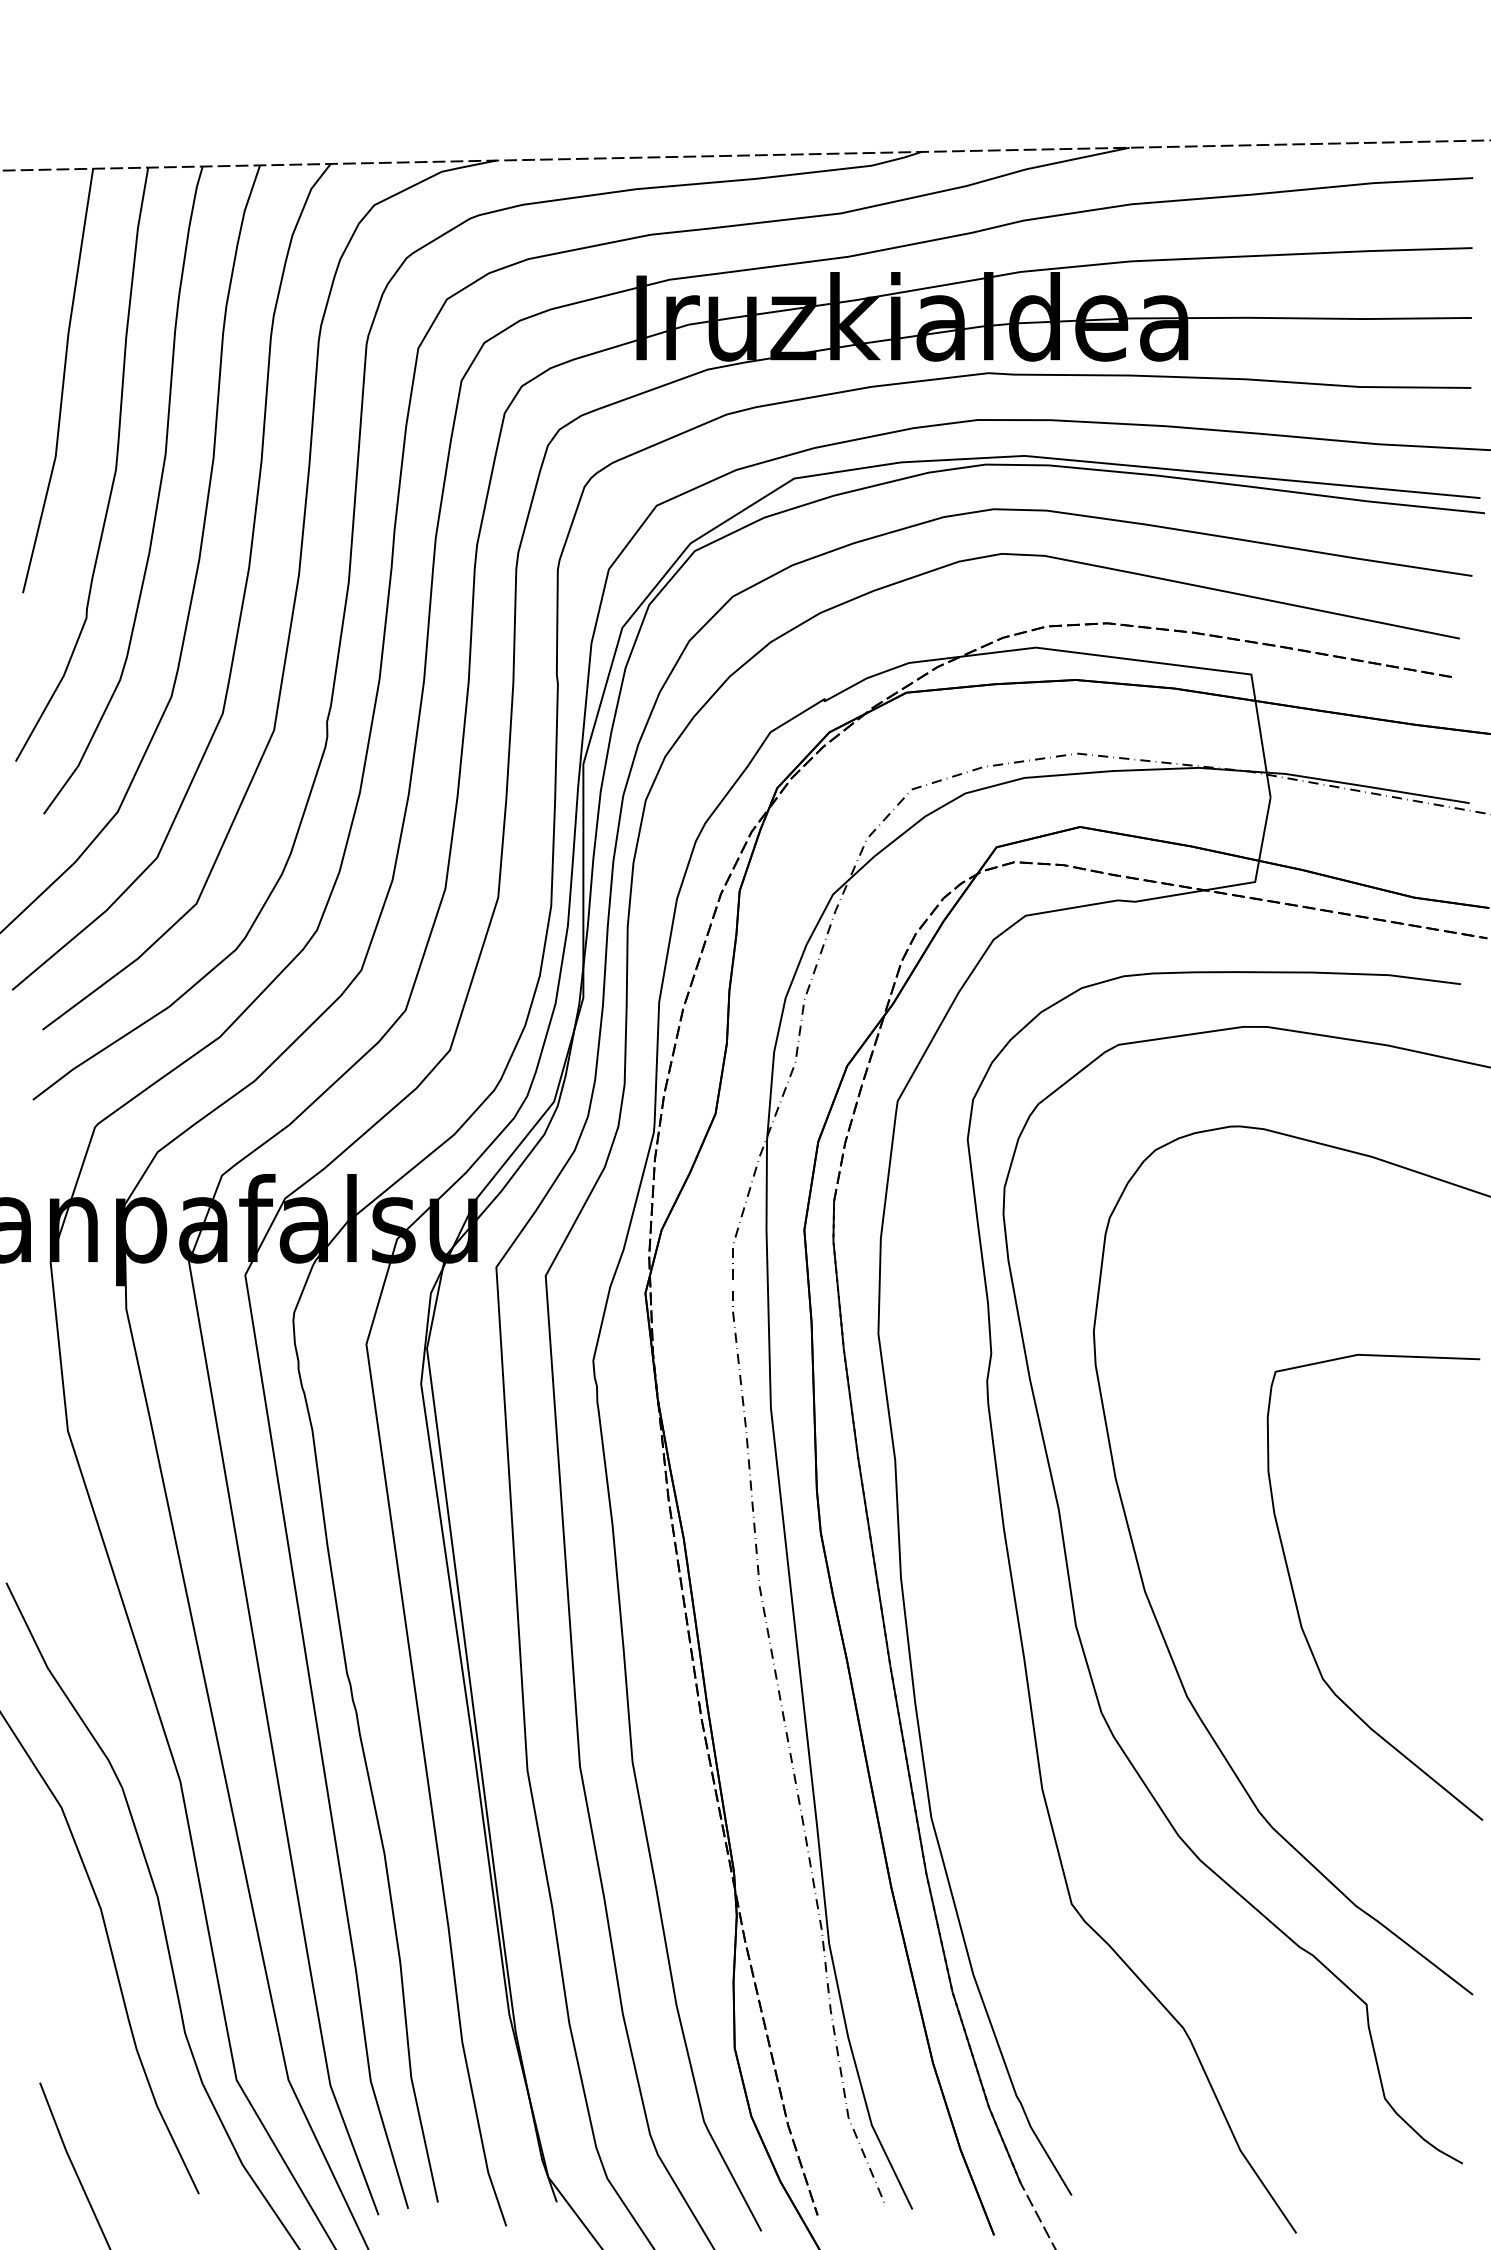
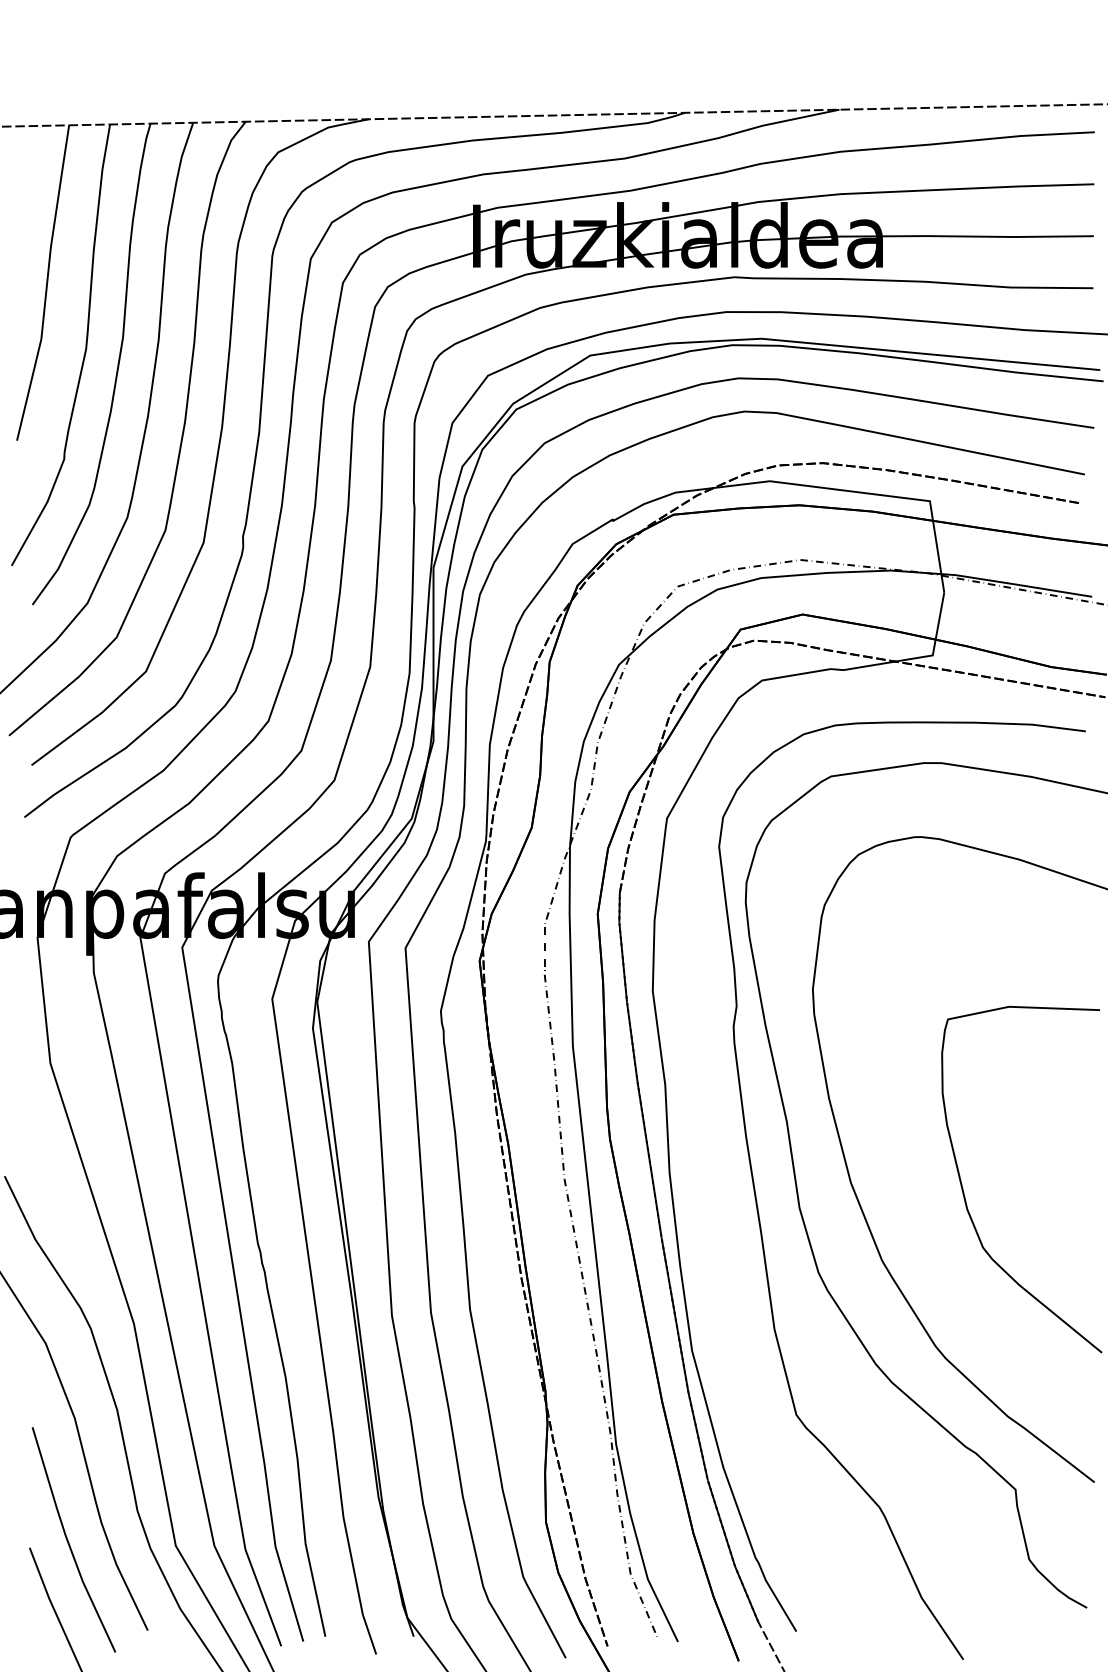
line: (92, 2073) -> (68, 1540), added

